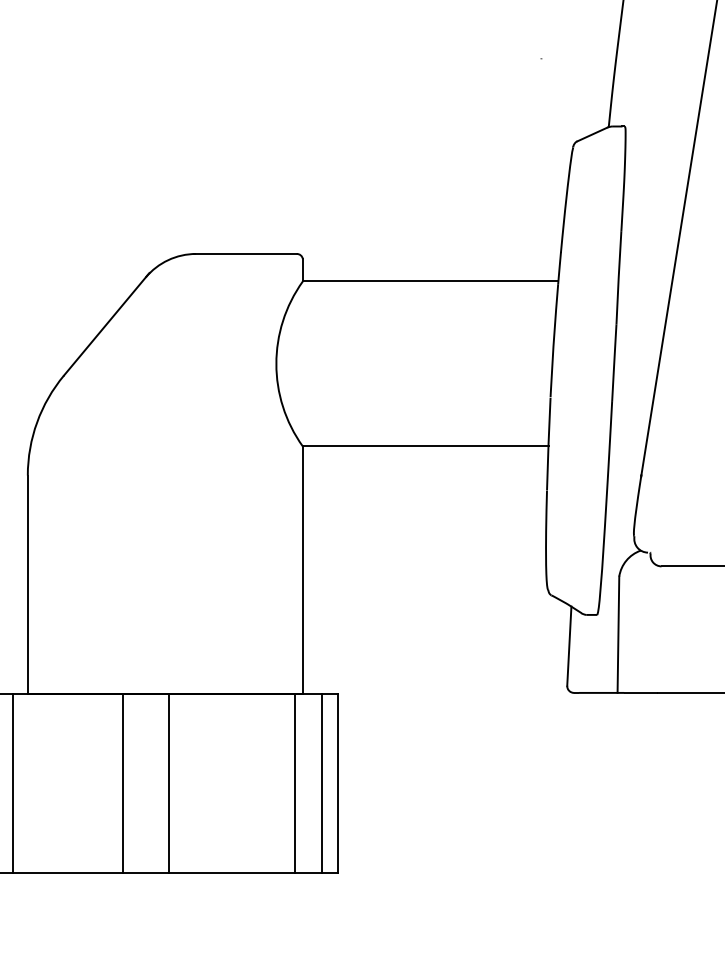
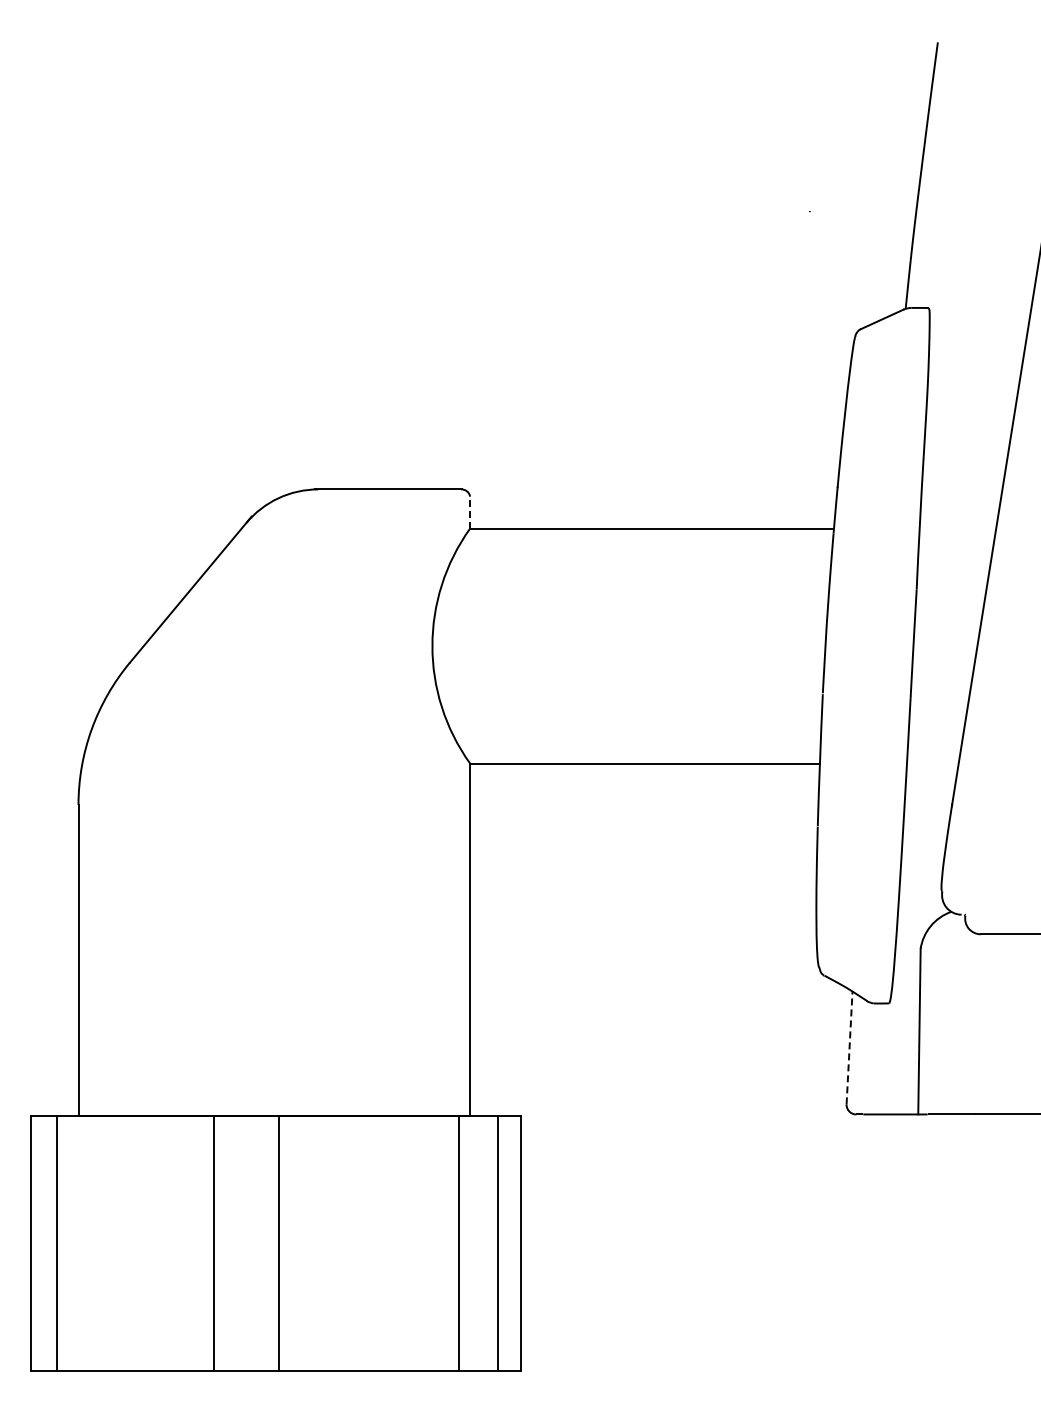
line: (303, 270) -> (470, 512), solid -> dashed
line: (569, 645) -> (849, 1047), solid -> dashed

